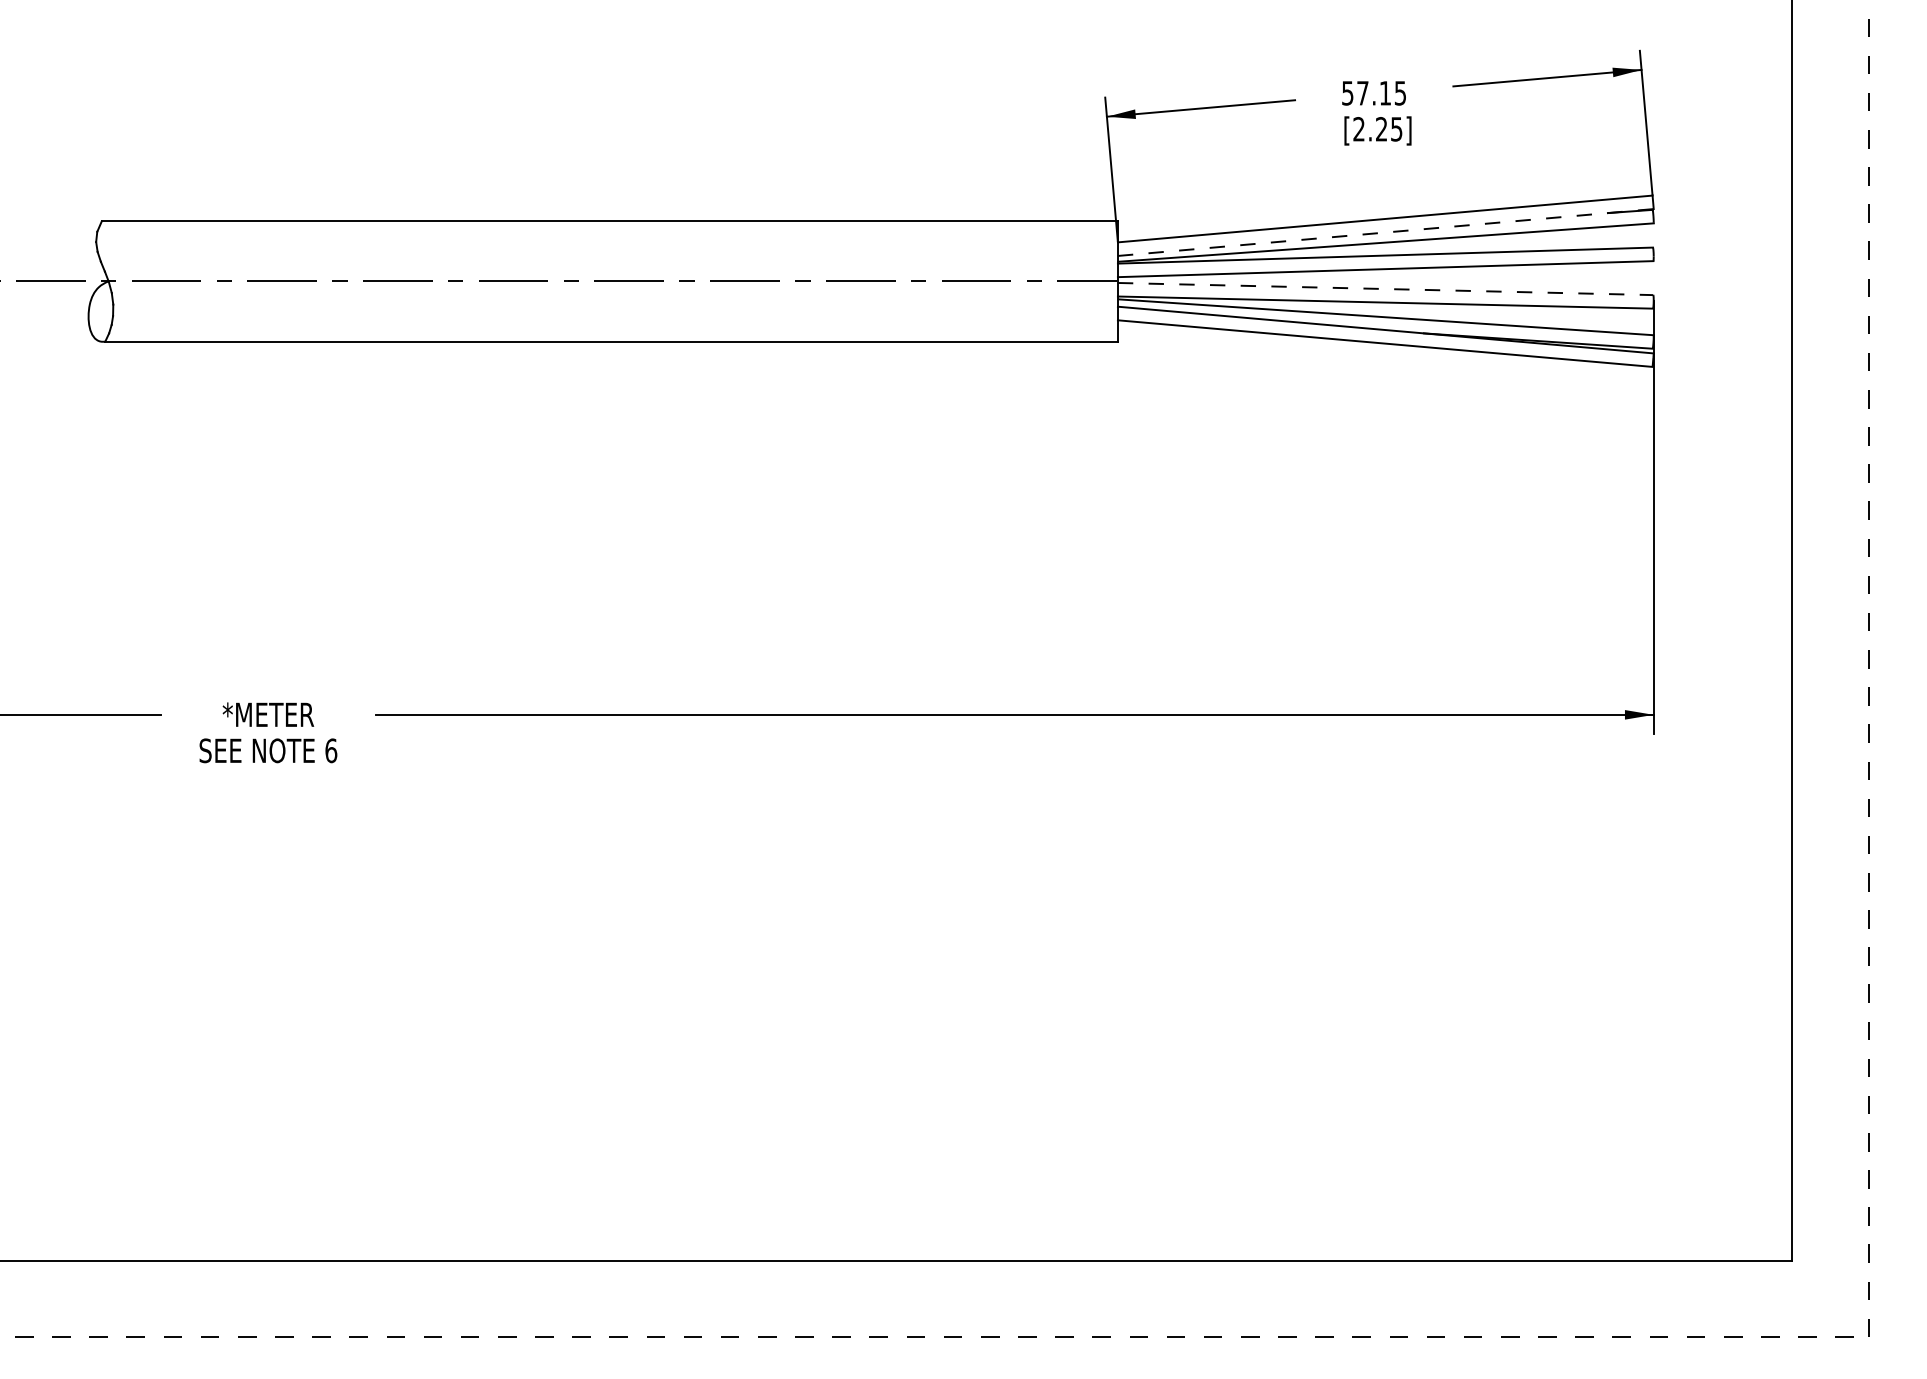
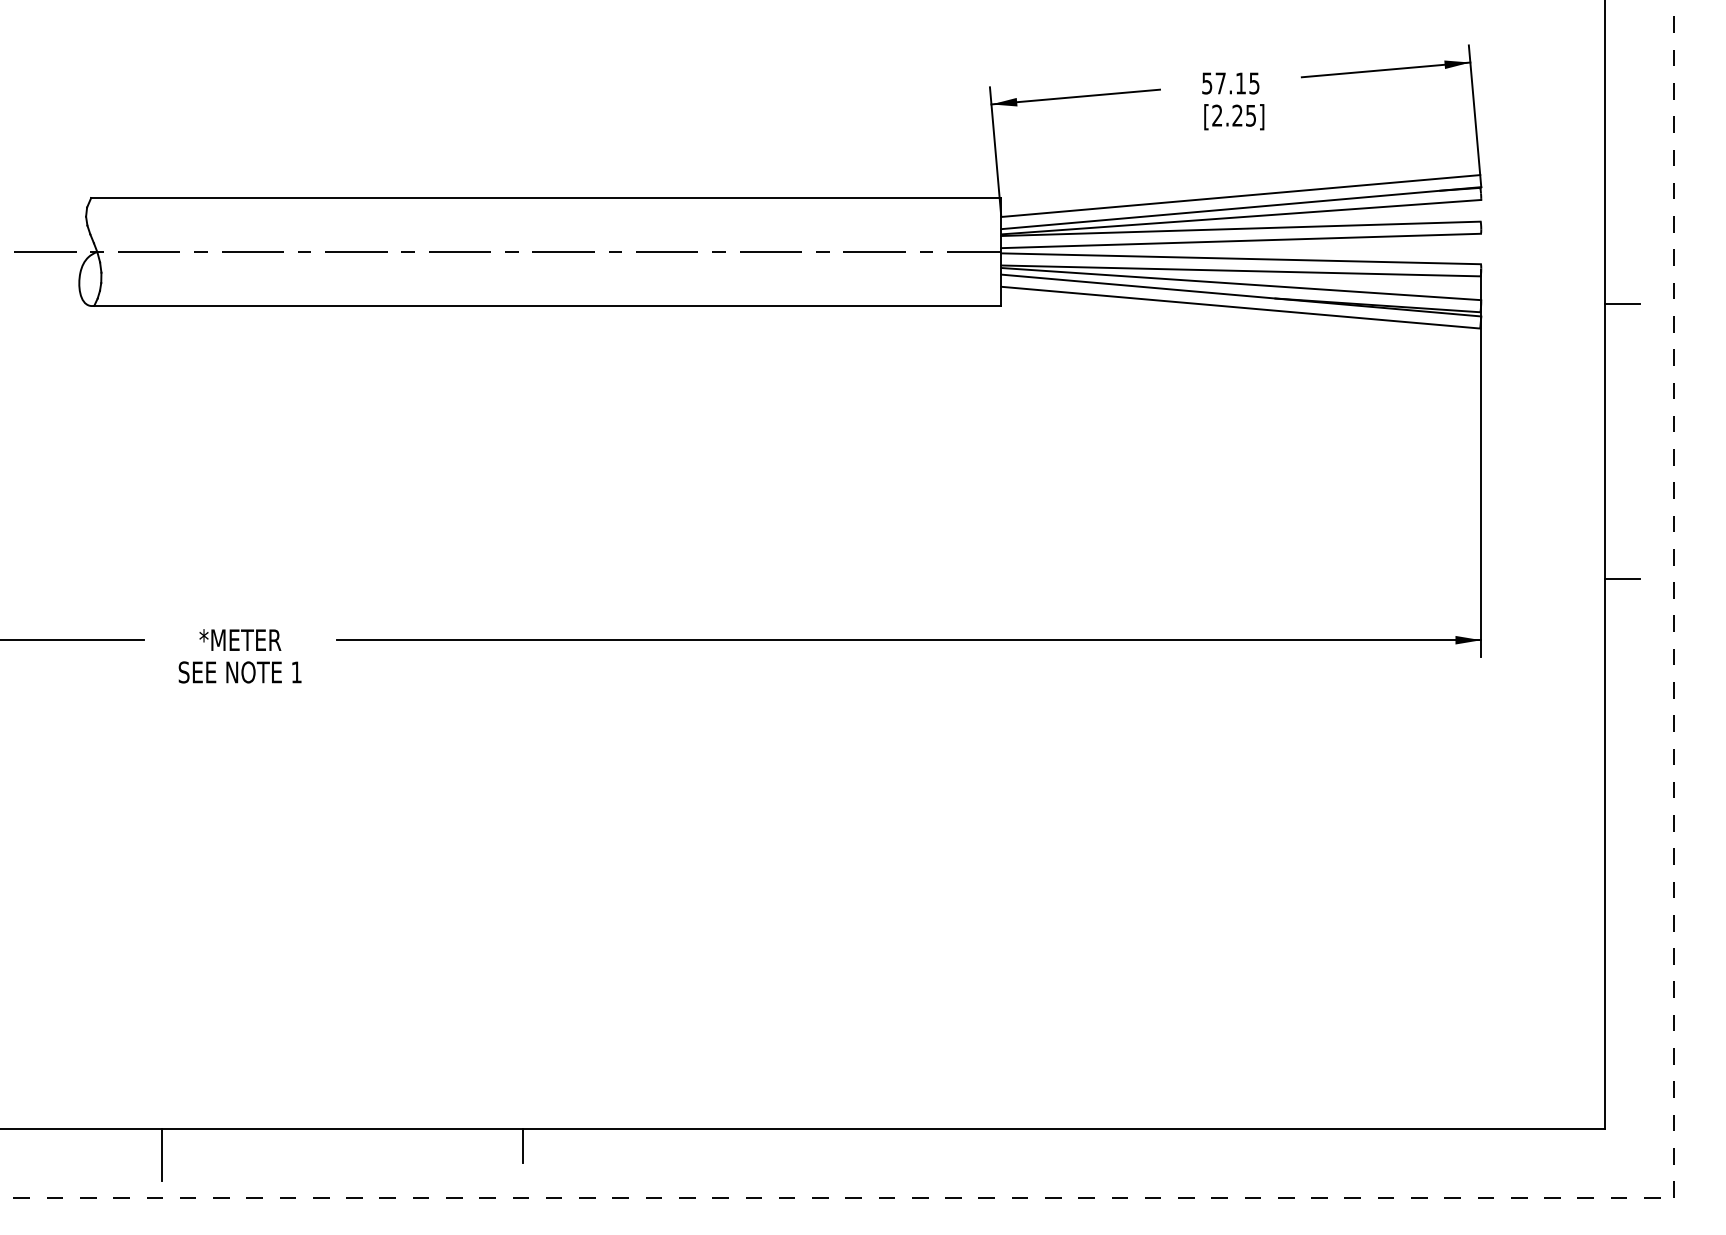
line: (1386, 232) -> (1241, 208), dashed -> solid
line: (1386, 288) -> (1241, 258), dashed -> solid
line: (1811, 338) -> (1622, 303), added
line: (1811, 647) -> (1622, 579), added
text: (331, 750) -> (296, 672), 6 -> 1
line: (583, 1280) -> (522, 1146), added
line: (180, 1289) -> (161, 1154), added

